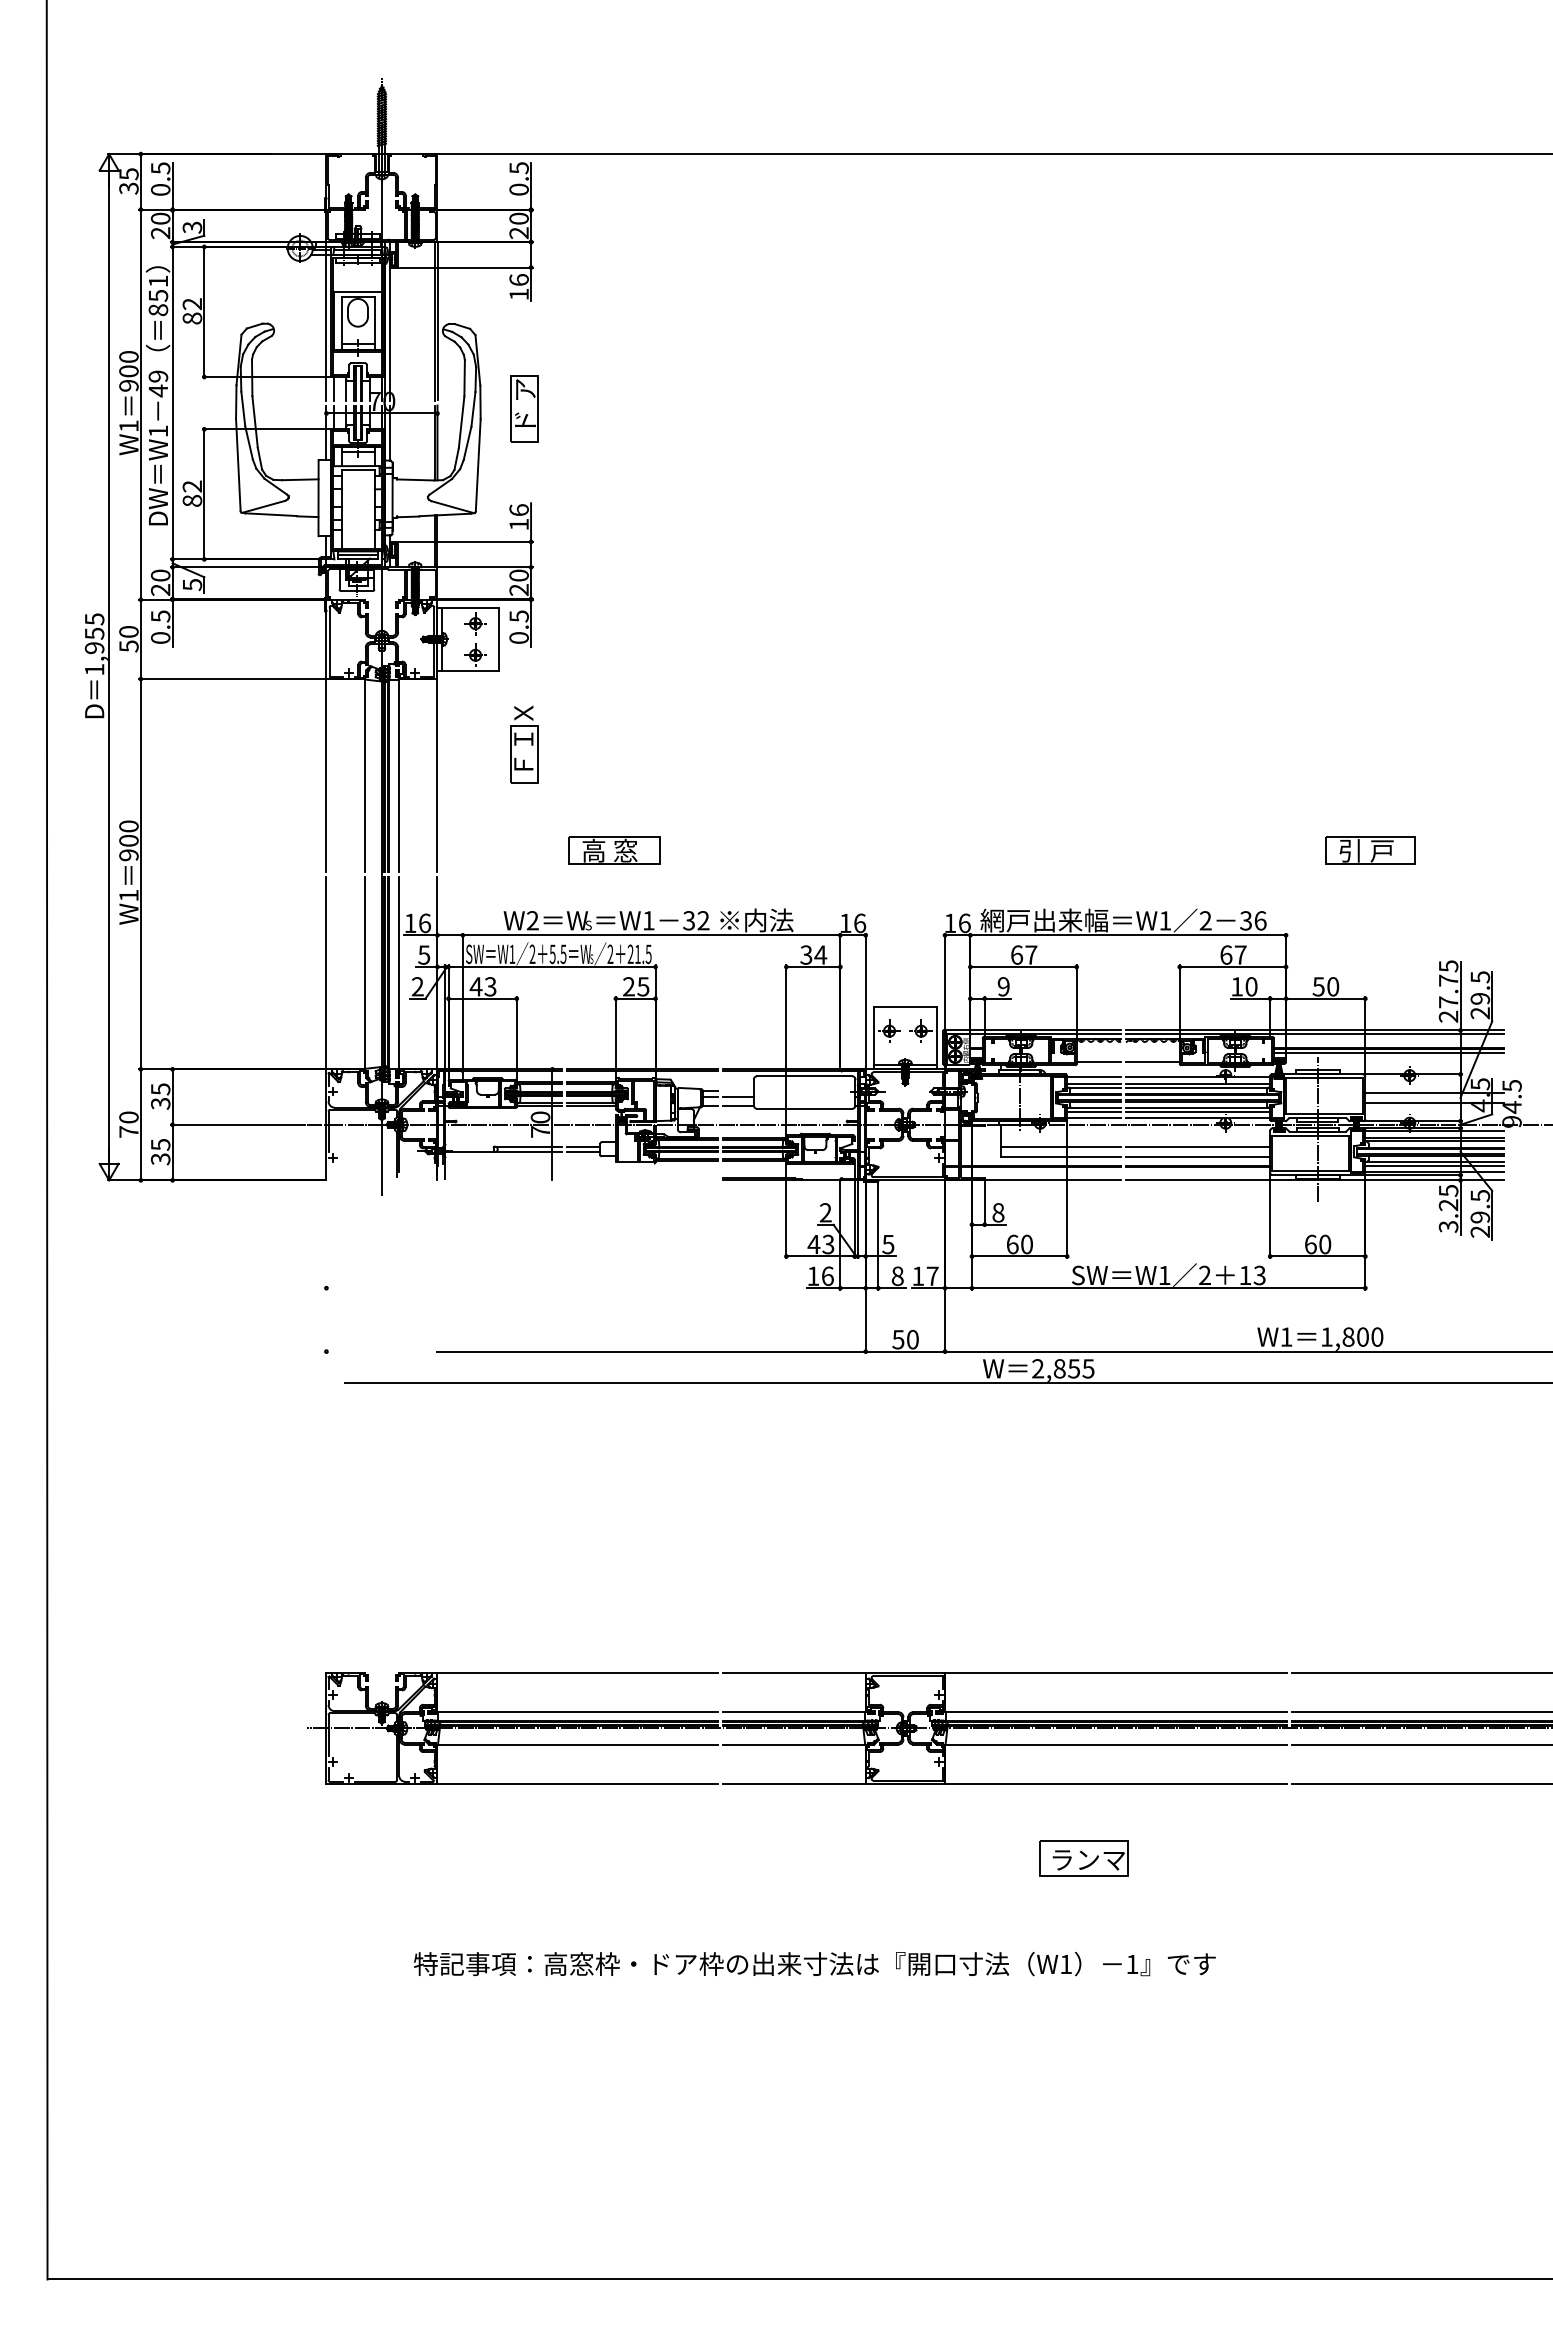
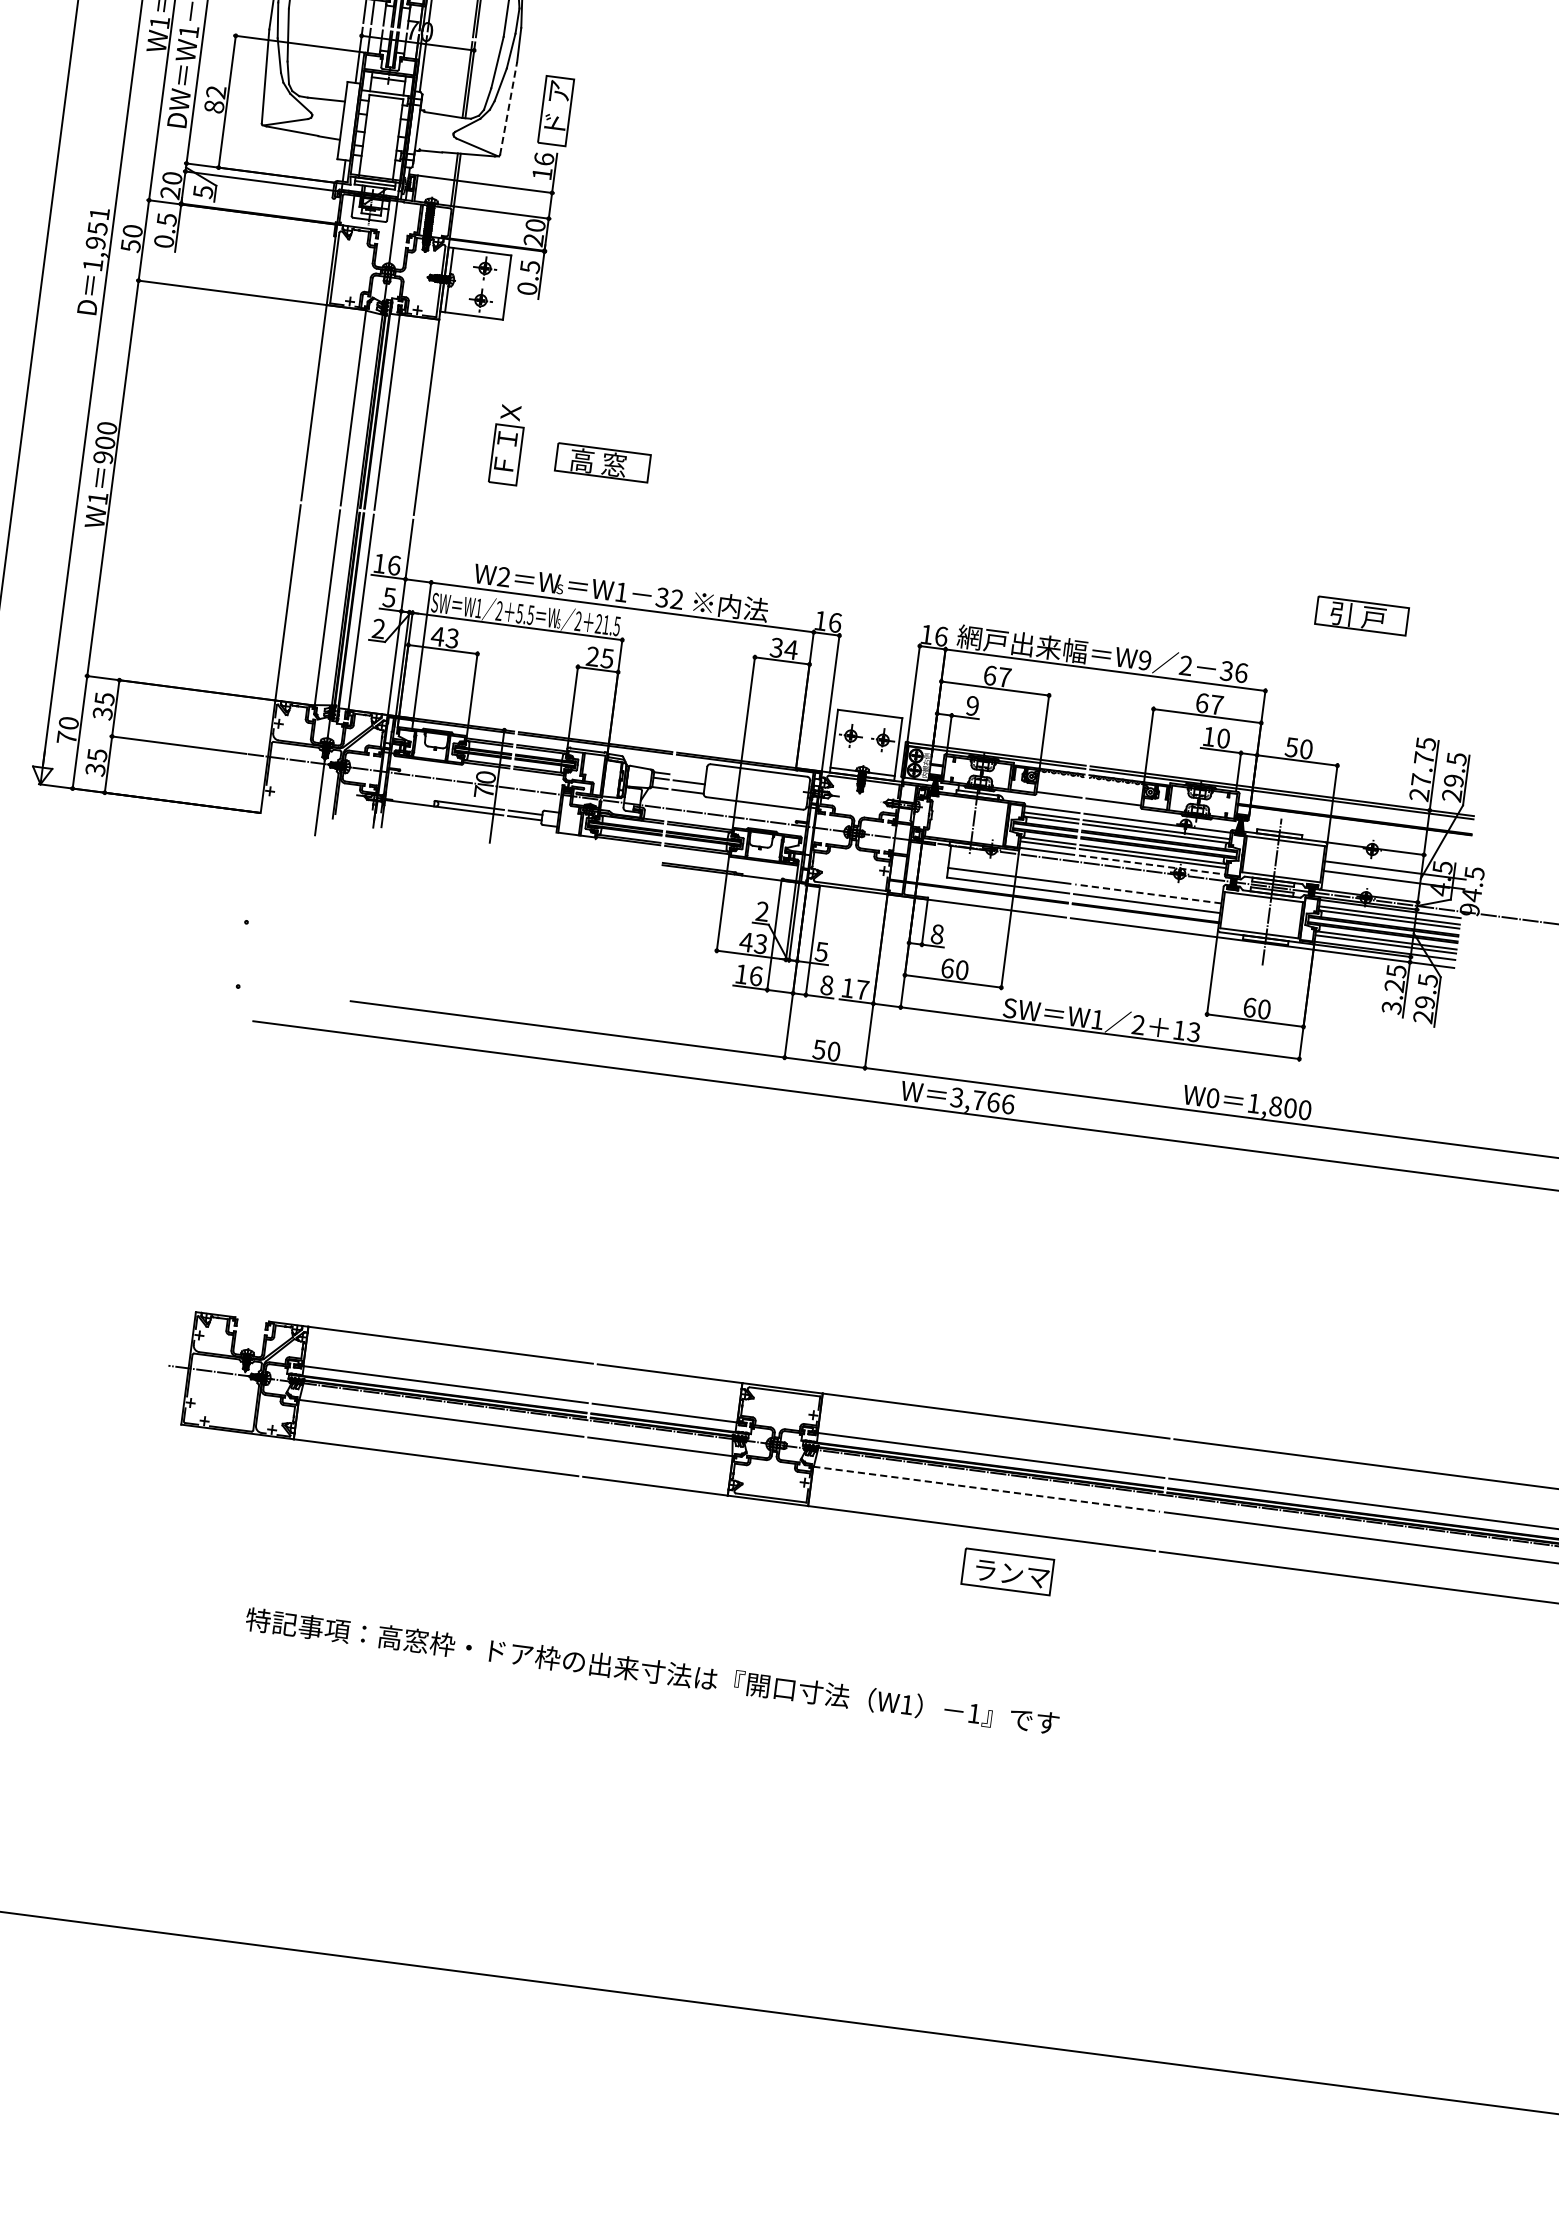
part: (524, 408) -> (556, 110), moved
line: (478, 465) -> (508, 108), solid -> dashed
text: (94, 619) -> (99, 214), 1,955 -> 1,951
part: (524, 744) -> (507, 444), moved
part: (614, 850) -> (603, 462), moved
text: (1165, 920) -> (1145, 660), W1 -> W9
line: (1388, 1052) -> (1353, 823), removed
line: (1198, 1118) -> (1152, 865), solid -> dashed
line: (1197, 1147) -> (1147, 894), solid -> dashed
text: (1286, 1336) -> (1213, 1097), W1 -> W0
text: (1063, 1368) -> (982, 1100), 2,855 -> 3,766
line: (1116, 1745) -> (986, 1489), solid -> dashed
part: (1083, 1858) -> (1007, 1571), moved

